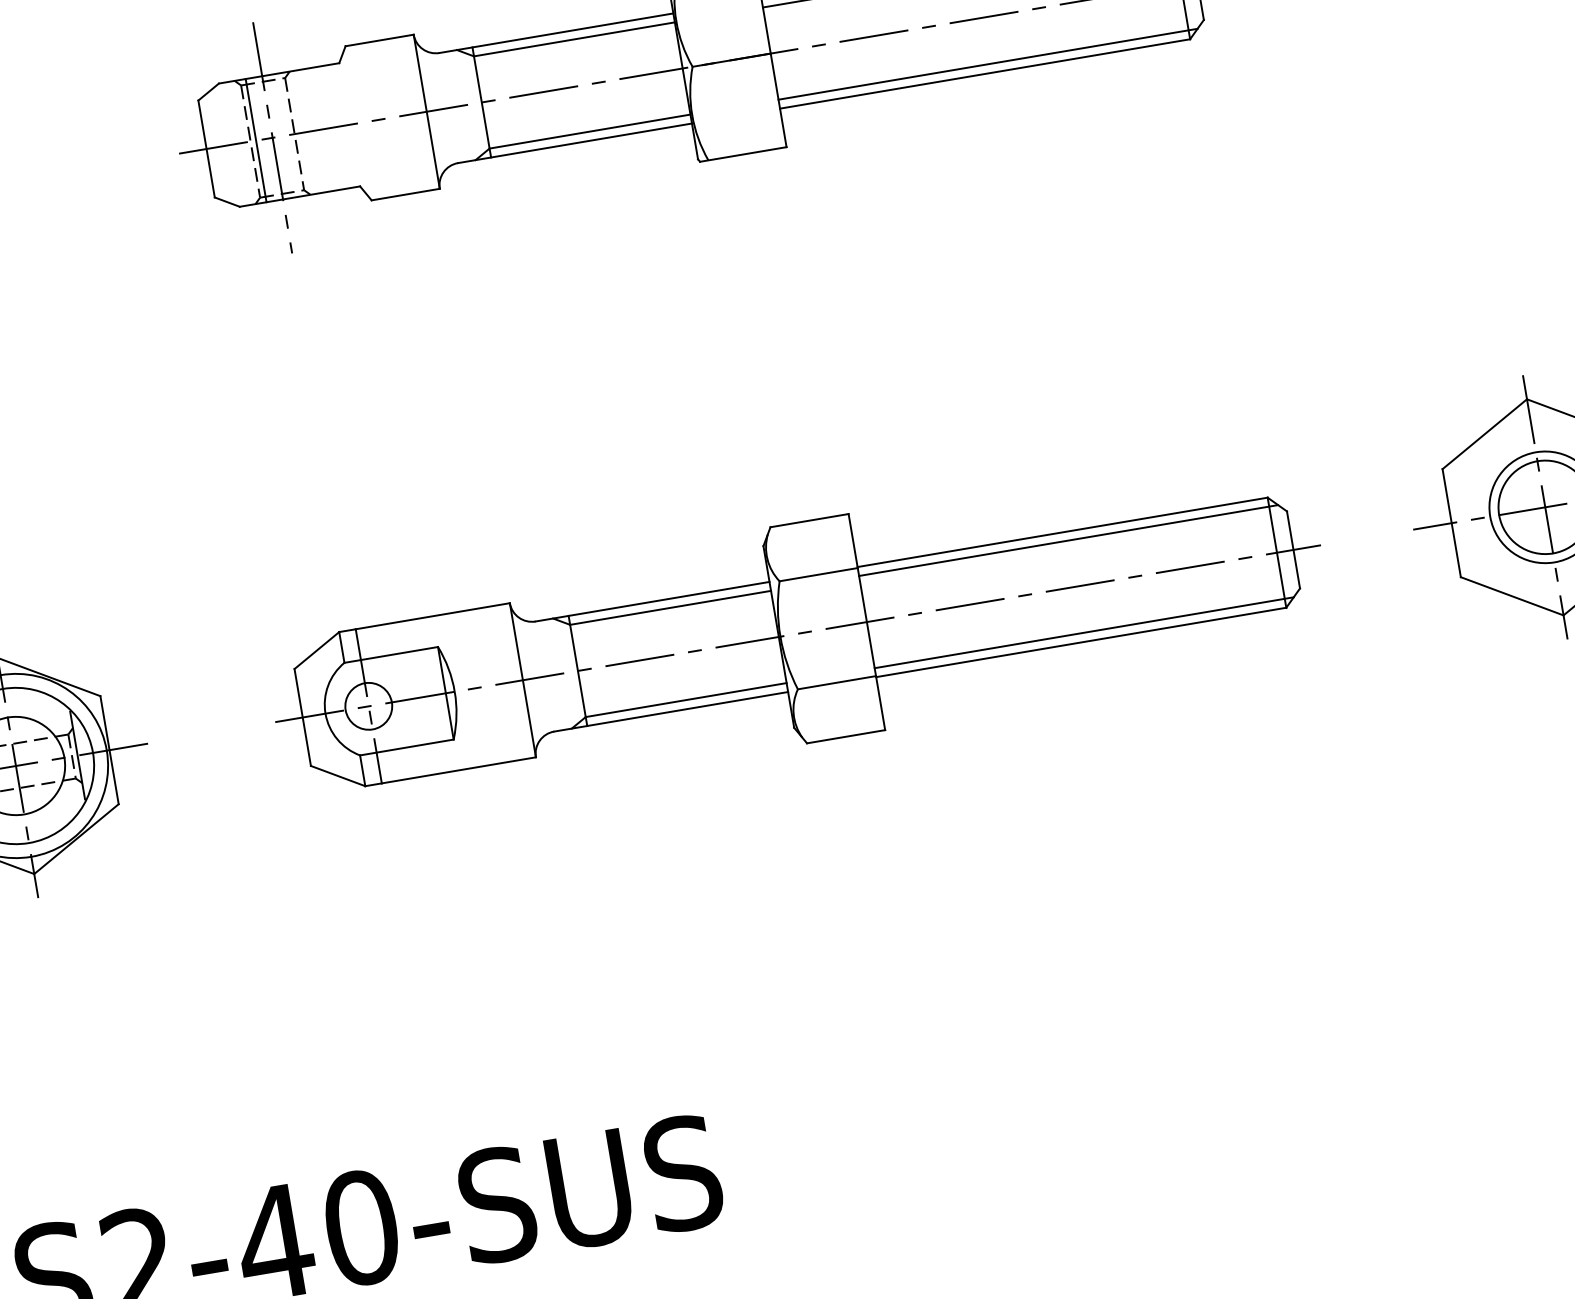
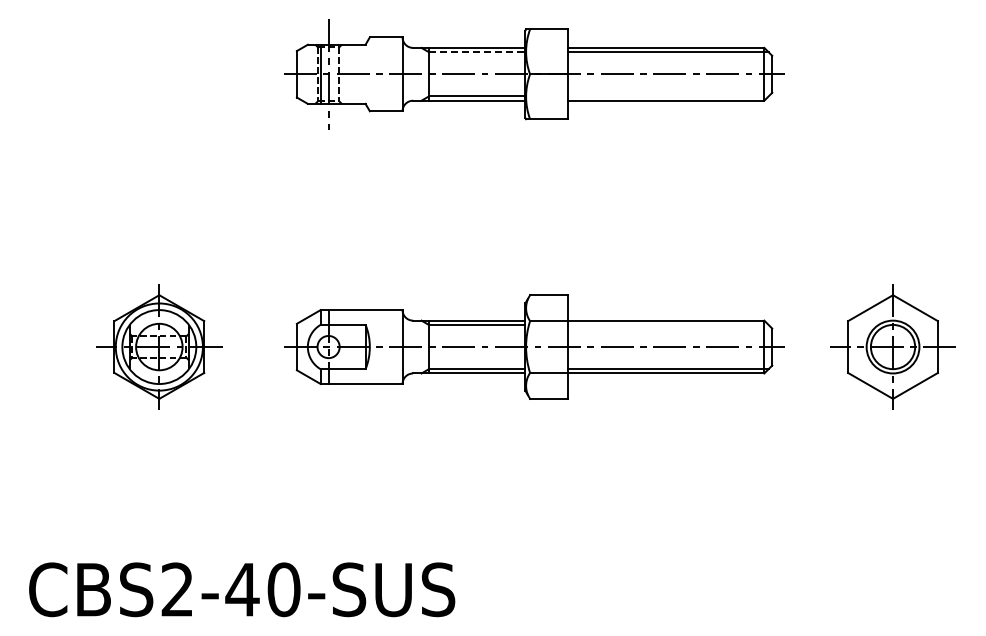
line: (575, 39) -> (477, 52), solid -> dashed
line: (986, 64) -> (667, 96), removed
line: (1067, 539) -> (667, 324), removed

